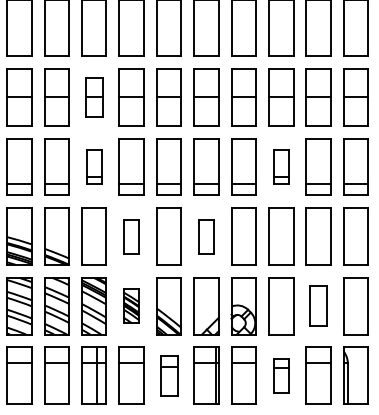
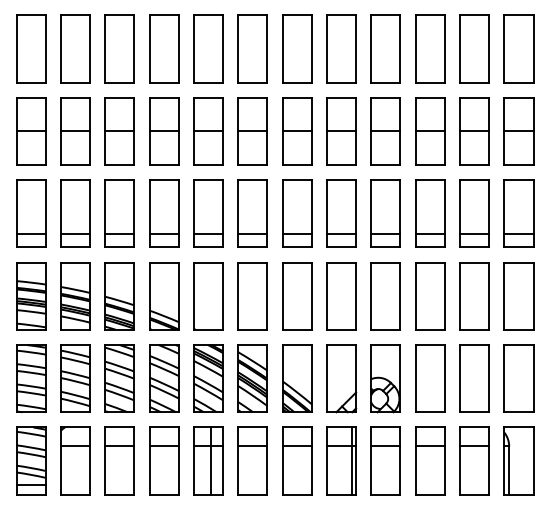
part: (94, 97) -> (208, 131), size x1.43
part: (94, 166) -> (208, 213), size x1.67
part: (281, 166) -> (430, 213), size x1.67
part: (131, 236) -> (252, 296), size x1.67
part: (206, 236) -> (341, 296), size x1.67
part: (131, 306) -> (252, 378), size x1.67
part: (318, 306) -> (474, 378), size x1.43
part: (169, 375) -> (297, 460), size x1.43
part: (281, 375) -> (430, 460), size x1.67

